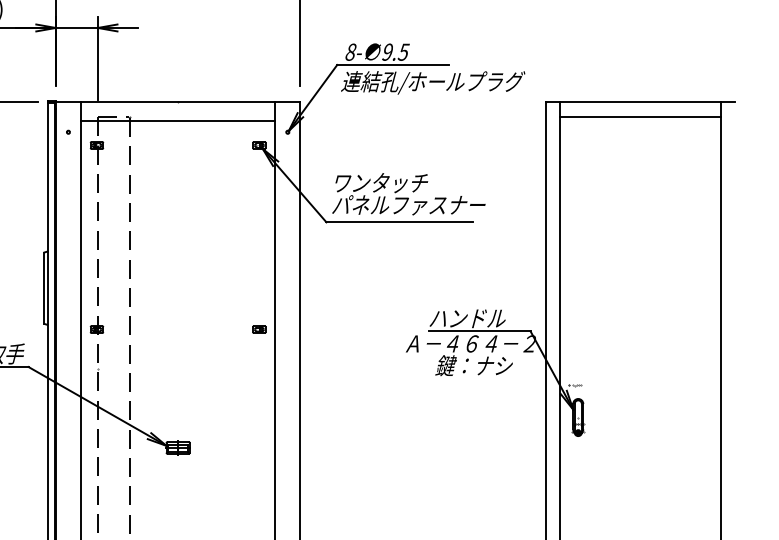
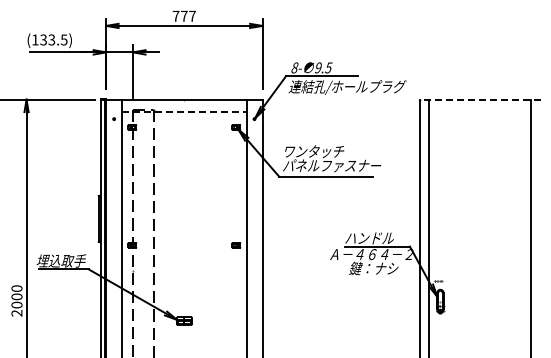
line: (639, 101) -> (479, 99), solid -> dashed
line: (639, 117) -> (479, 109), removed
line: (178, 120) -> (184, 111), solid -> dashed

